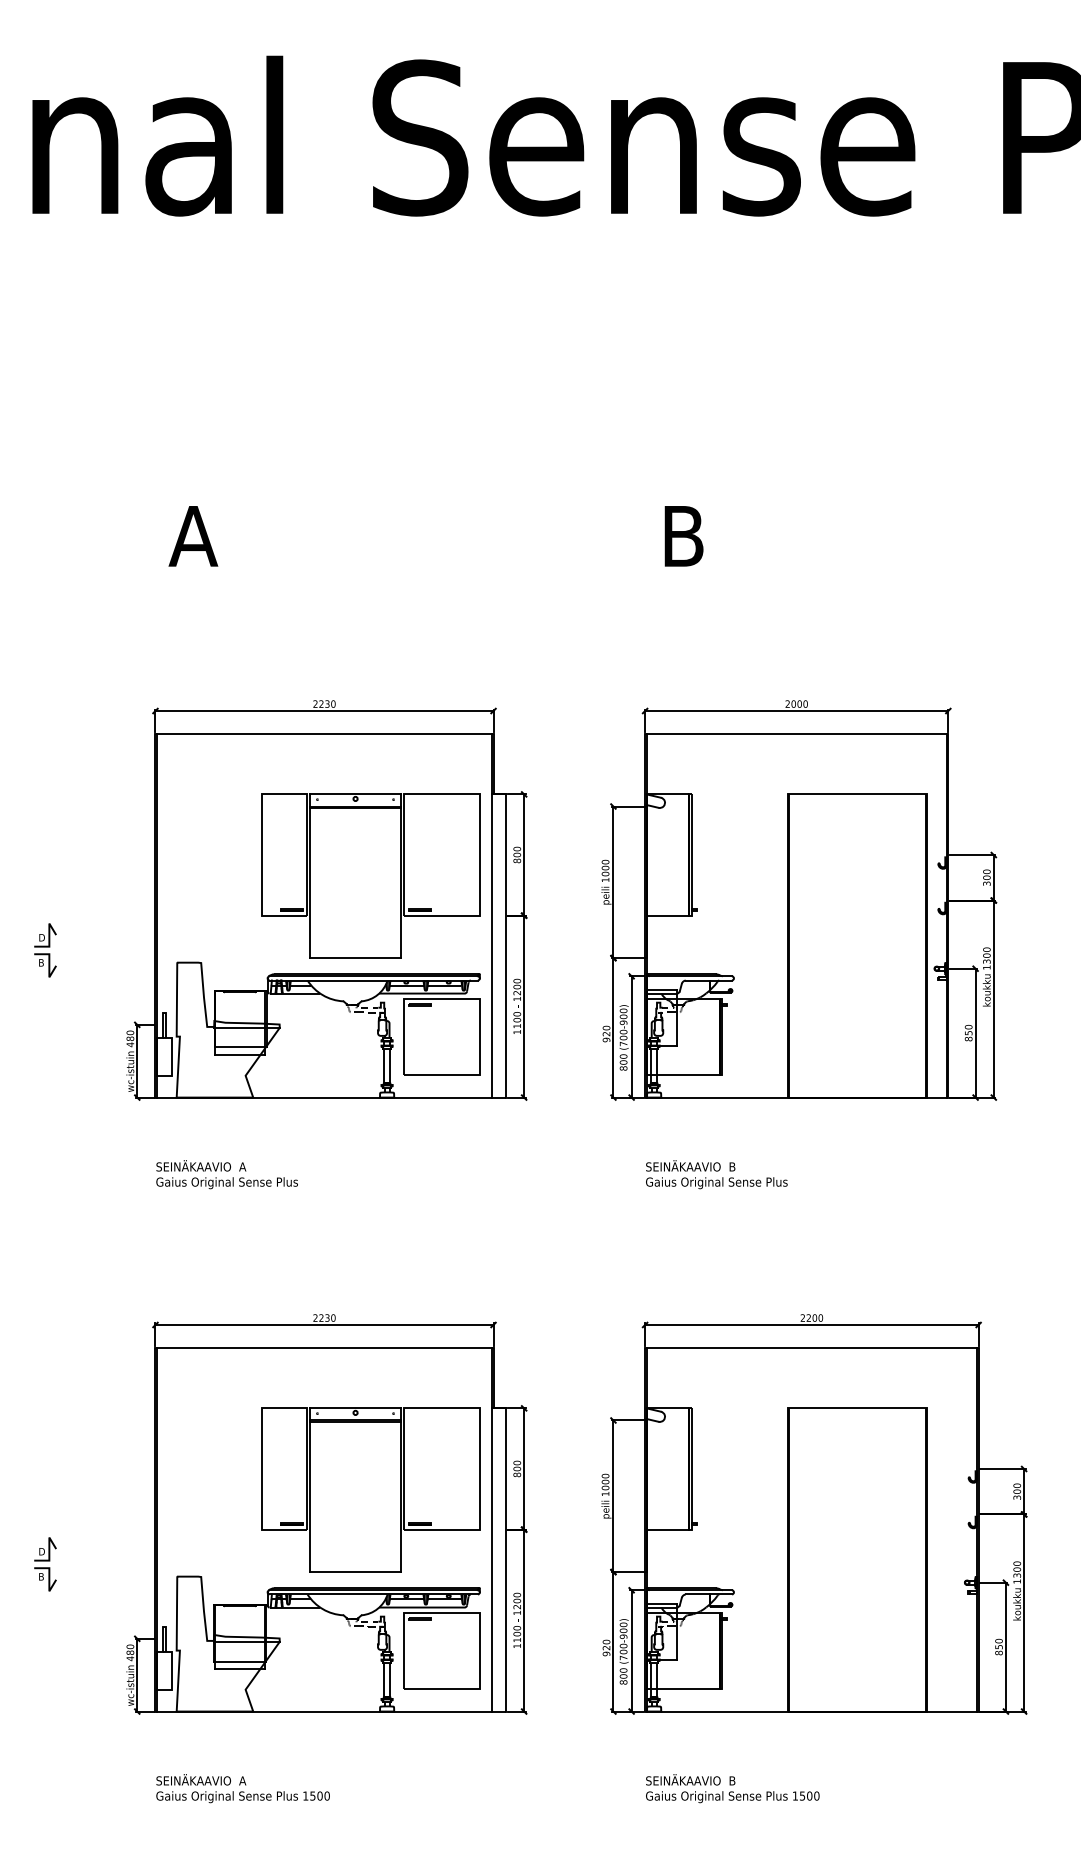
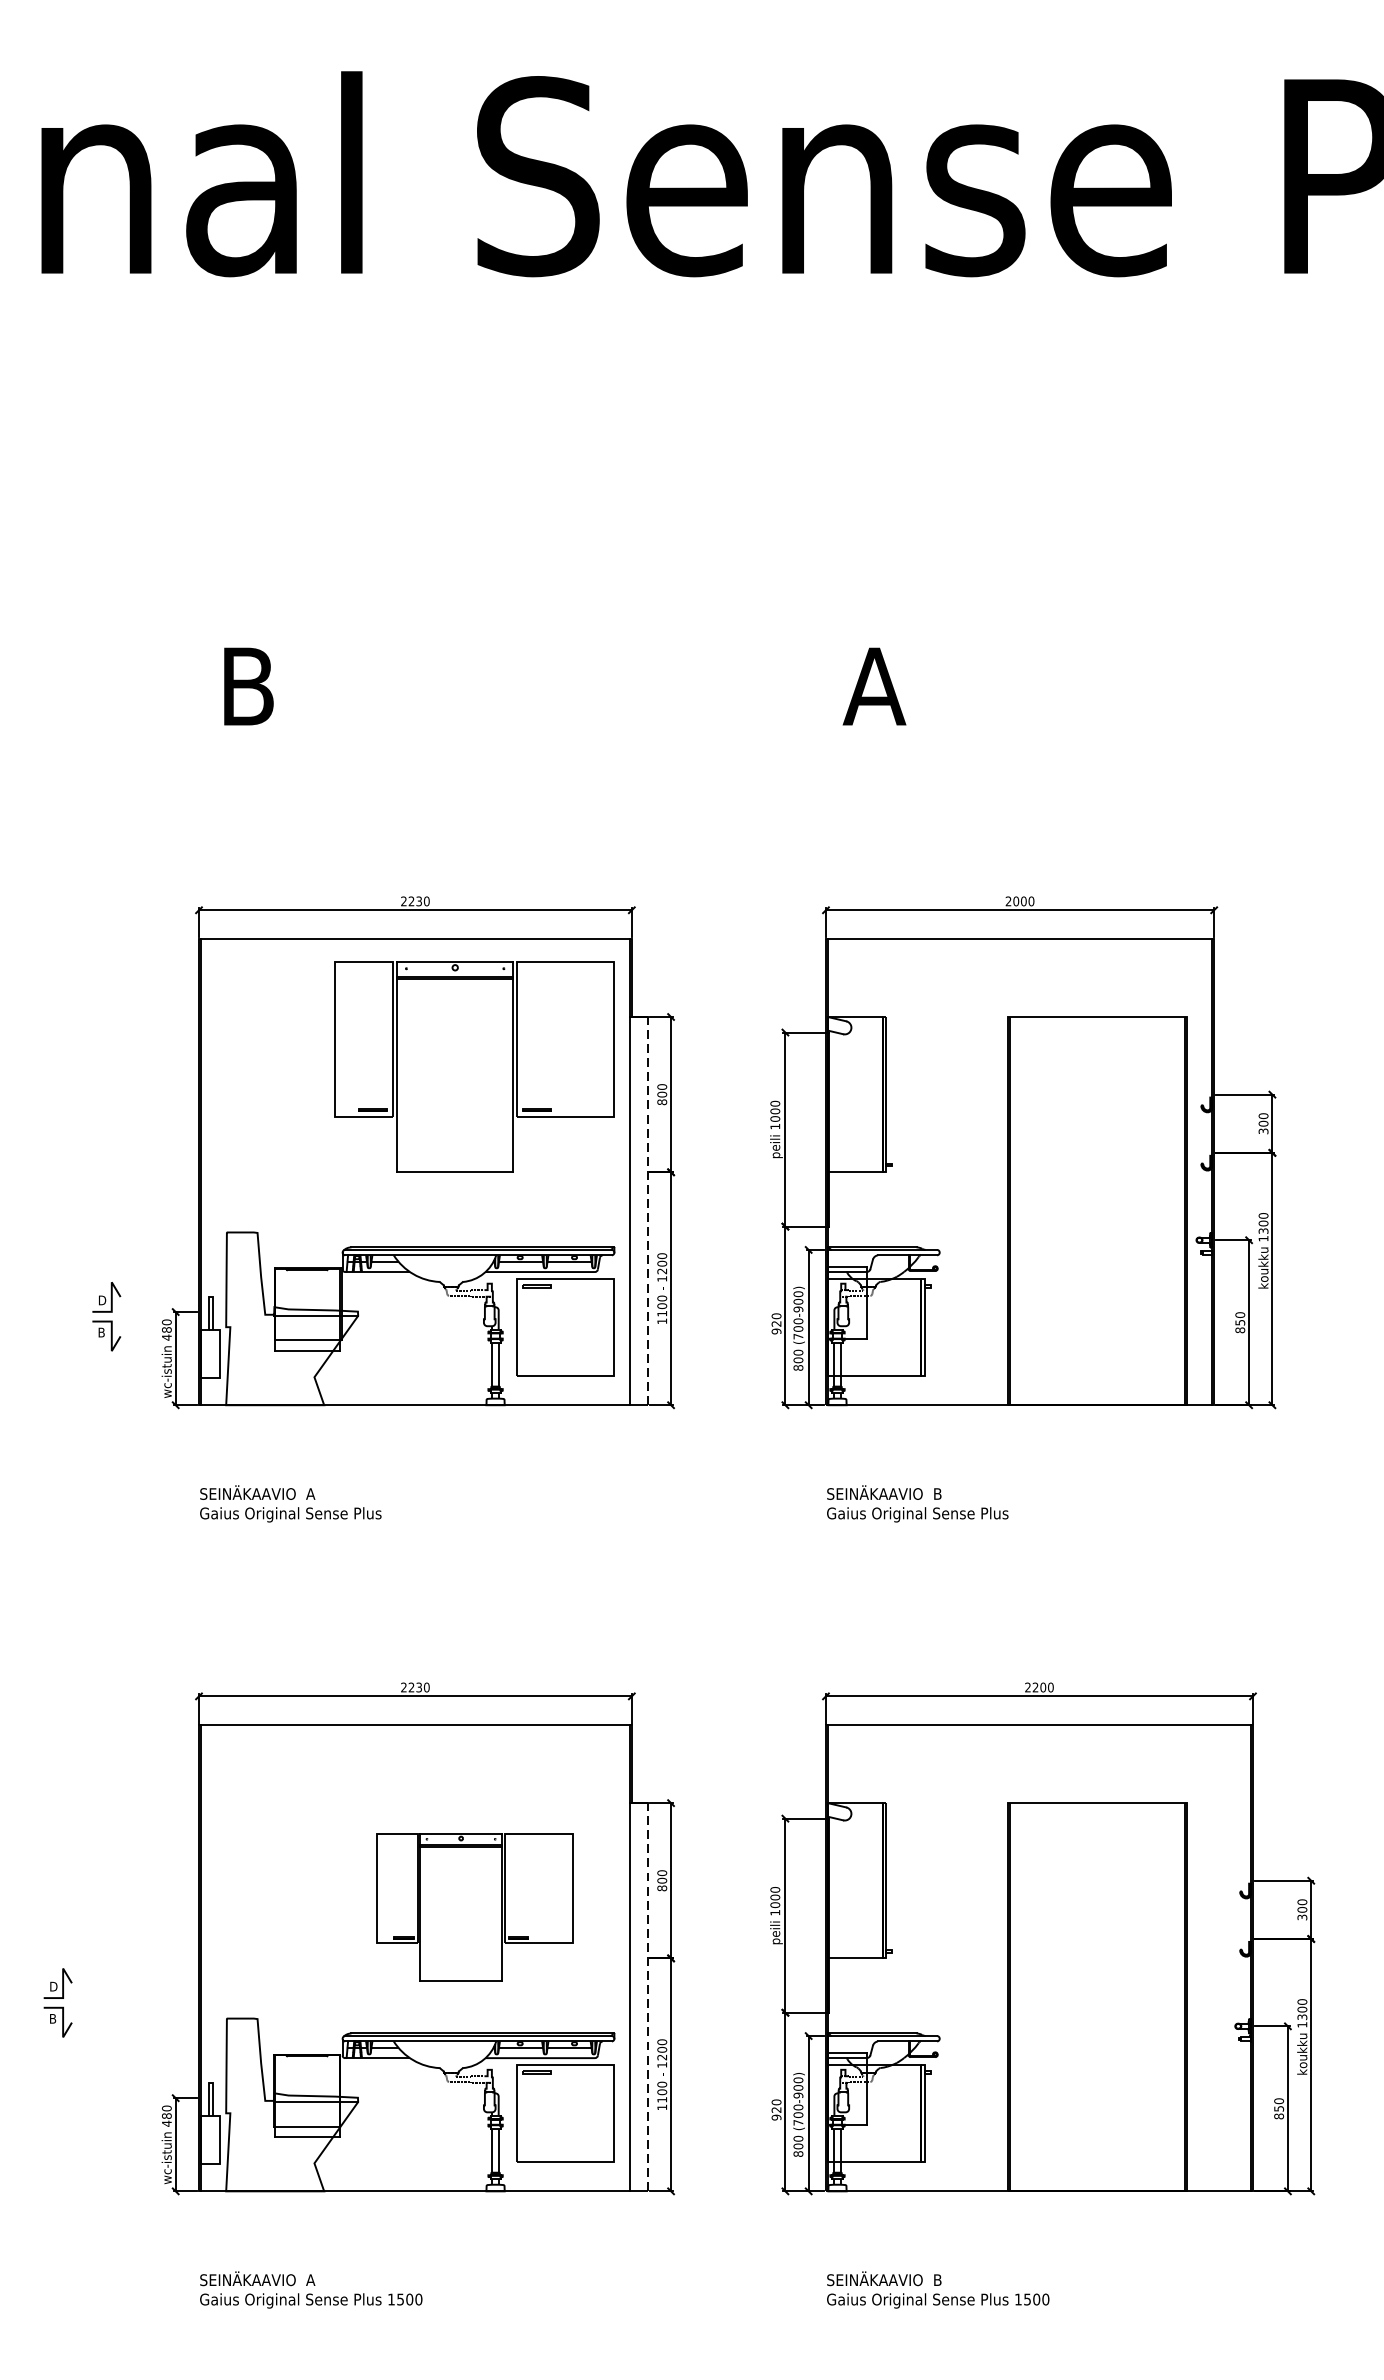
text: (193, 536) -> (247, 686), A -> B
text: (682, 536) -> (873, 686), B -> A
part: (370, 875) -> (474, 1065), moved
line: (506, 945) -> (648, 1210), solid -> dashed
part: (45, 950) -> (106, 1316), moved
part: (370, 1489) -> (474, 1907), size x0.7
line: (506, 1559) -> (648, 1996), solid -> dashed

